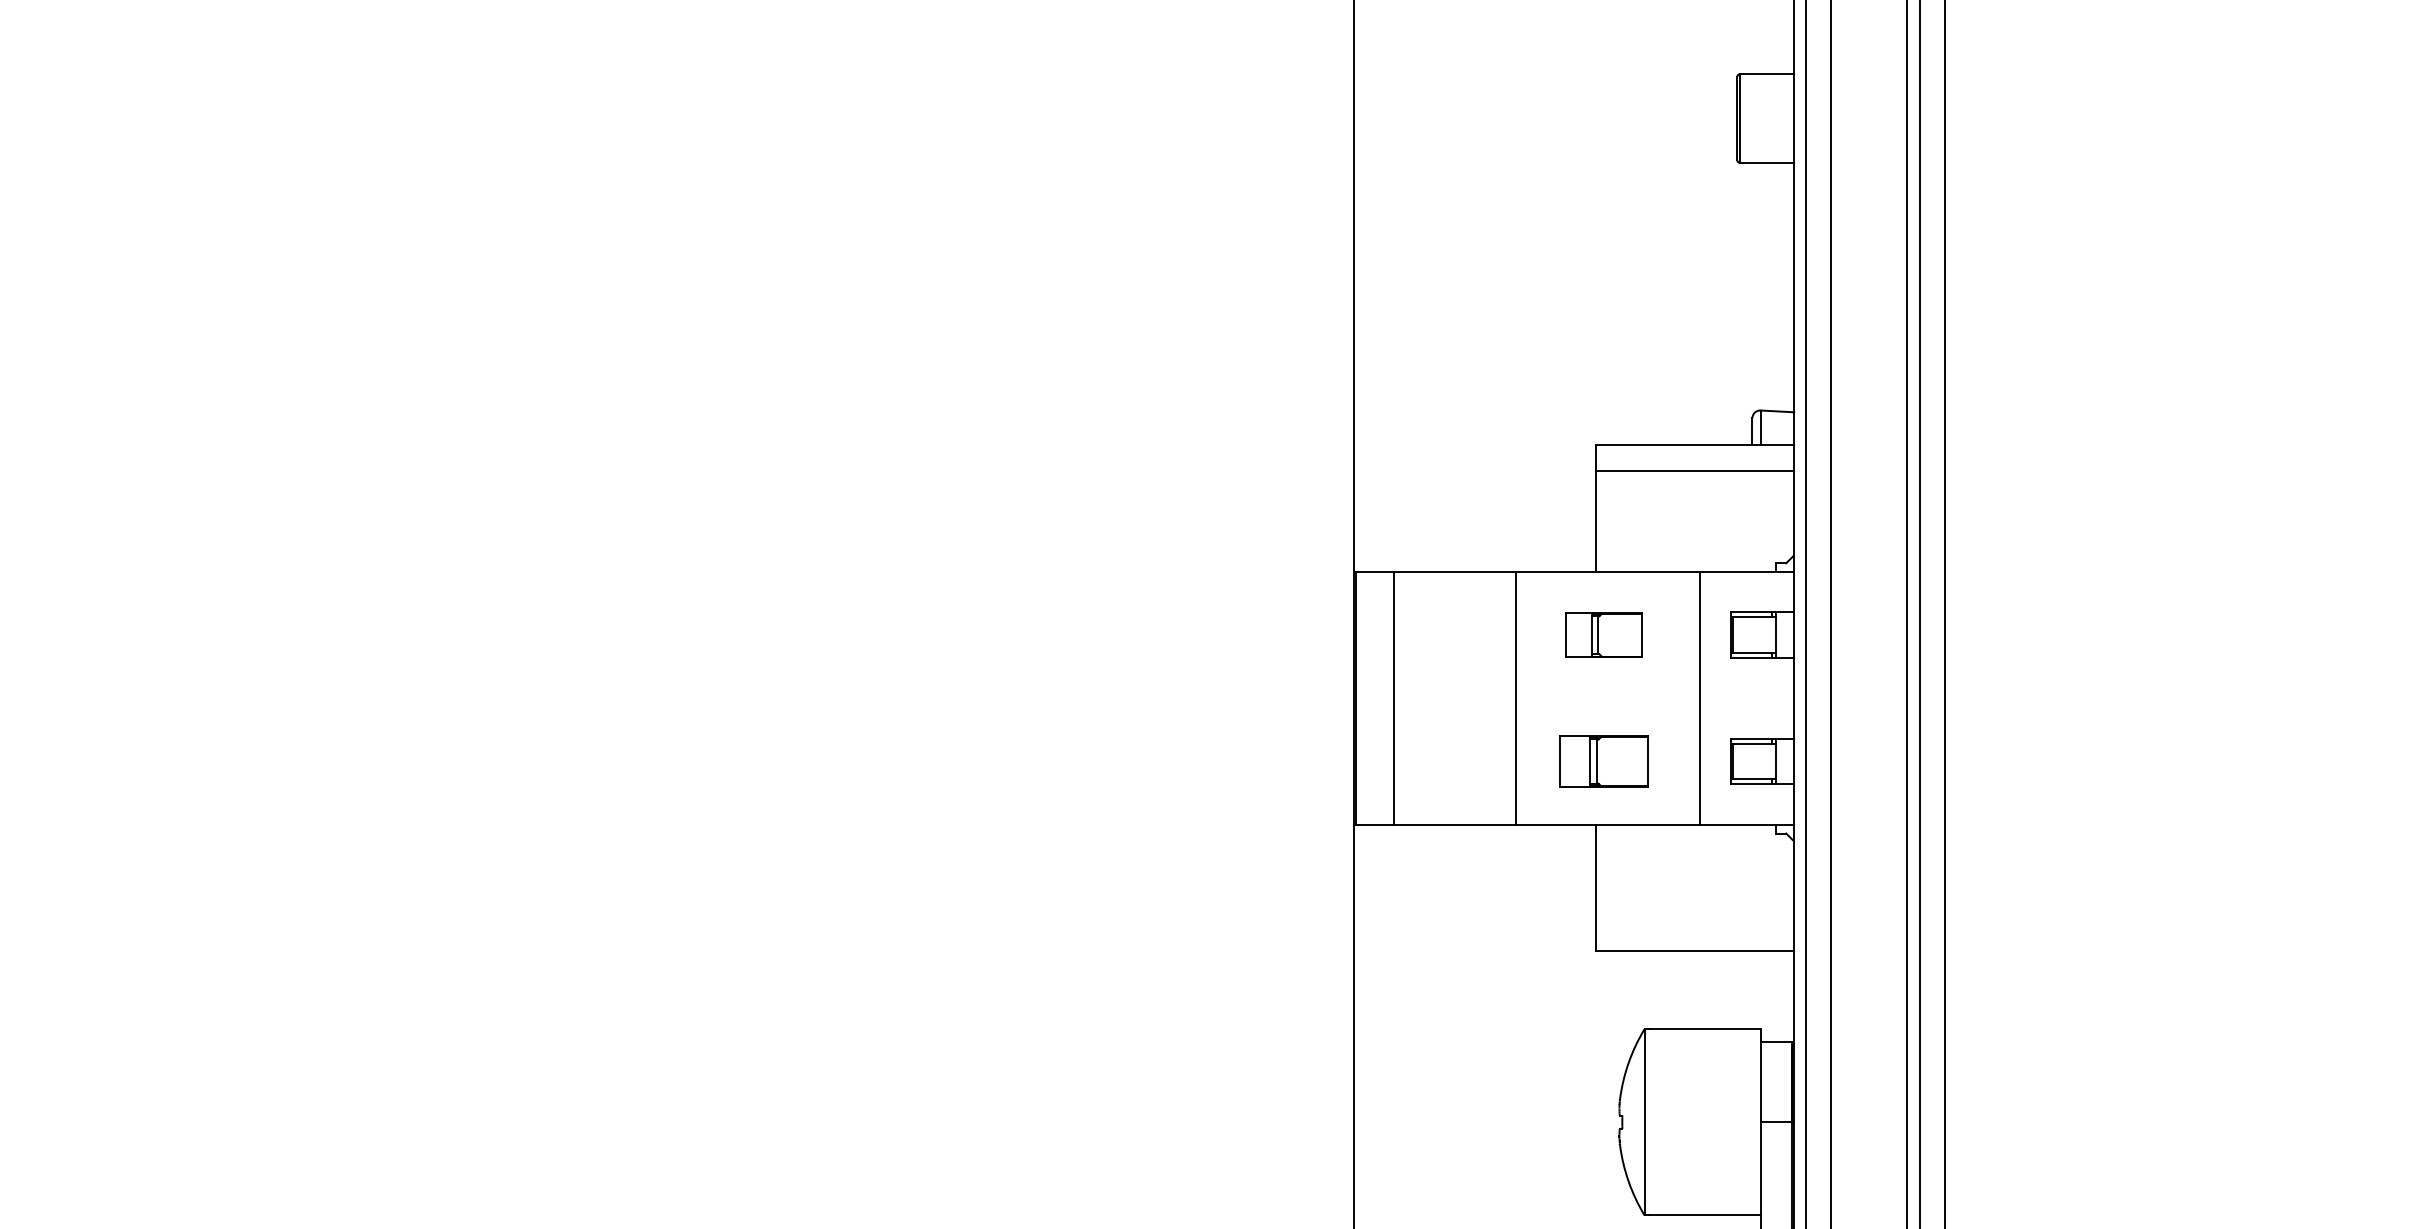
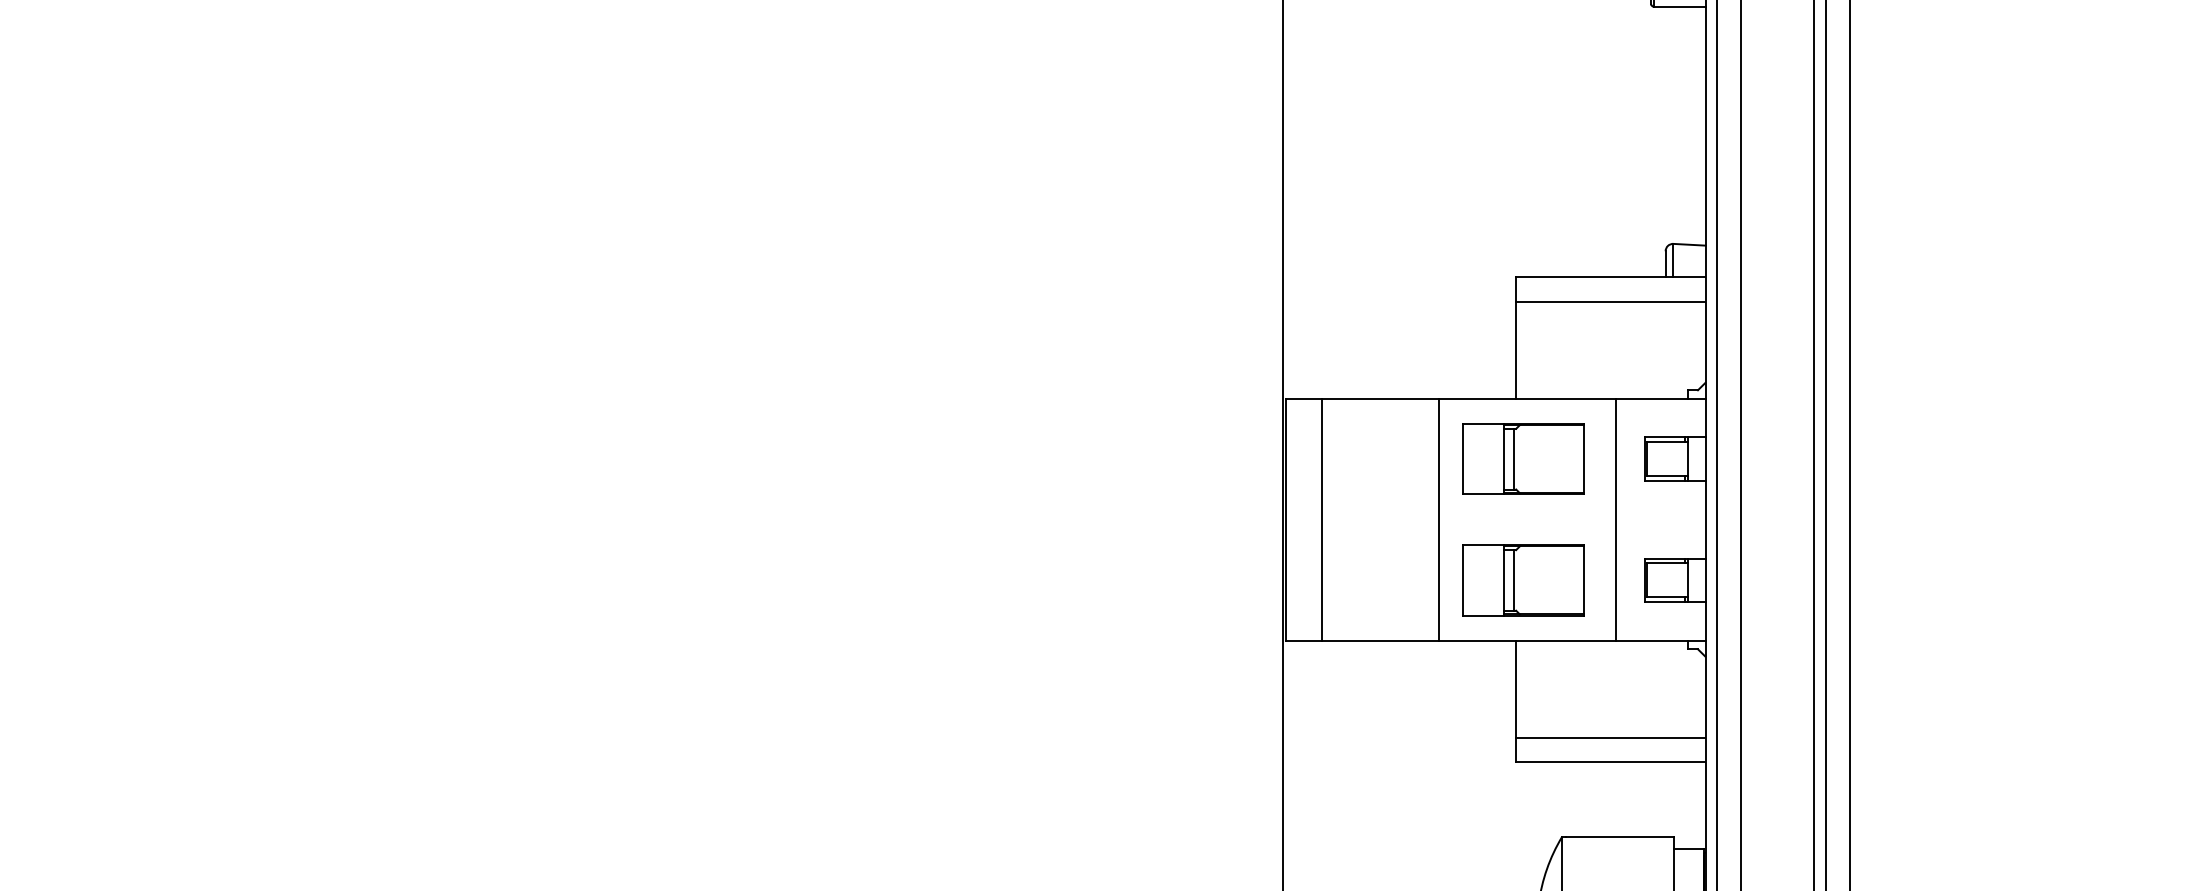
part: (1603, 635) -> (1522, 459), size x1.67
part: (1603, 761) -> (1522, 580), size x1.43
line: (1694, 926) -> (1610, 738), added

